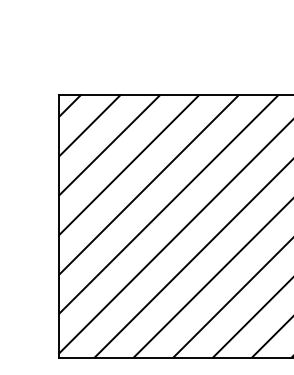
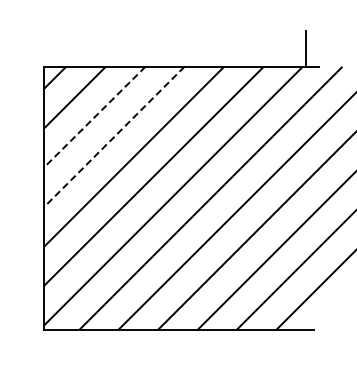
line: (109, 145) -> (94, 117), solid -> dashed
line: (128, 165) -> (113, 137), solid -> dashed

